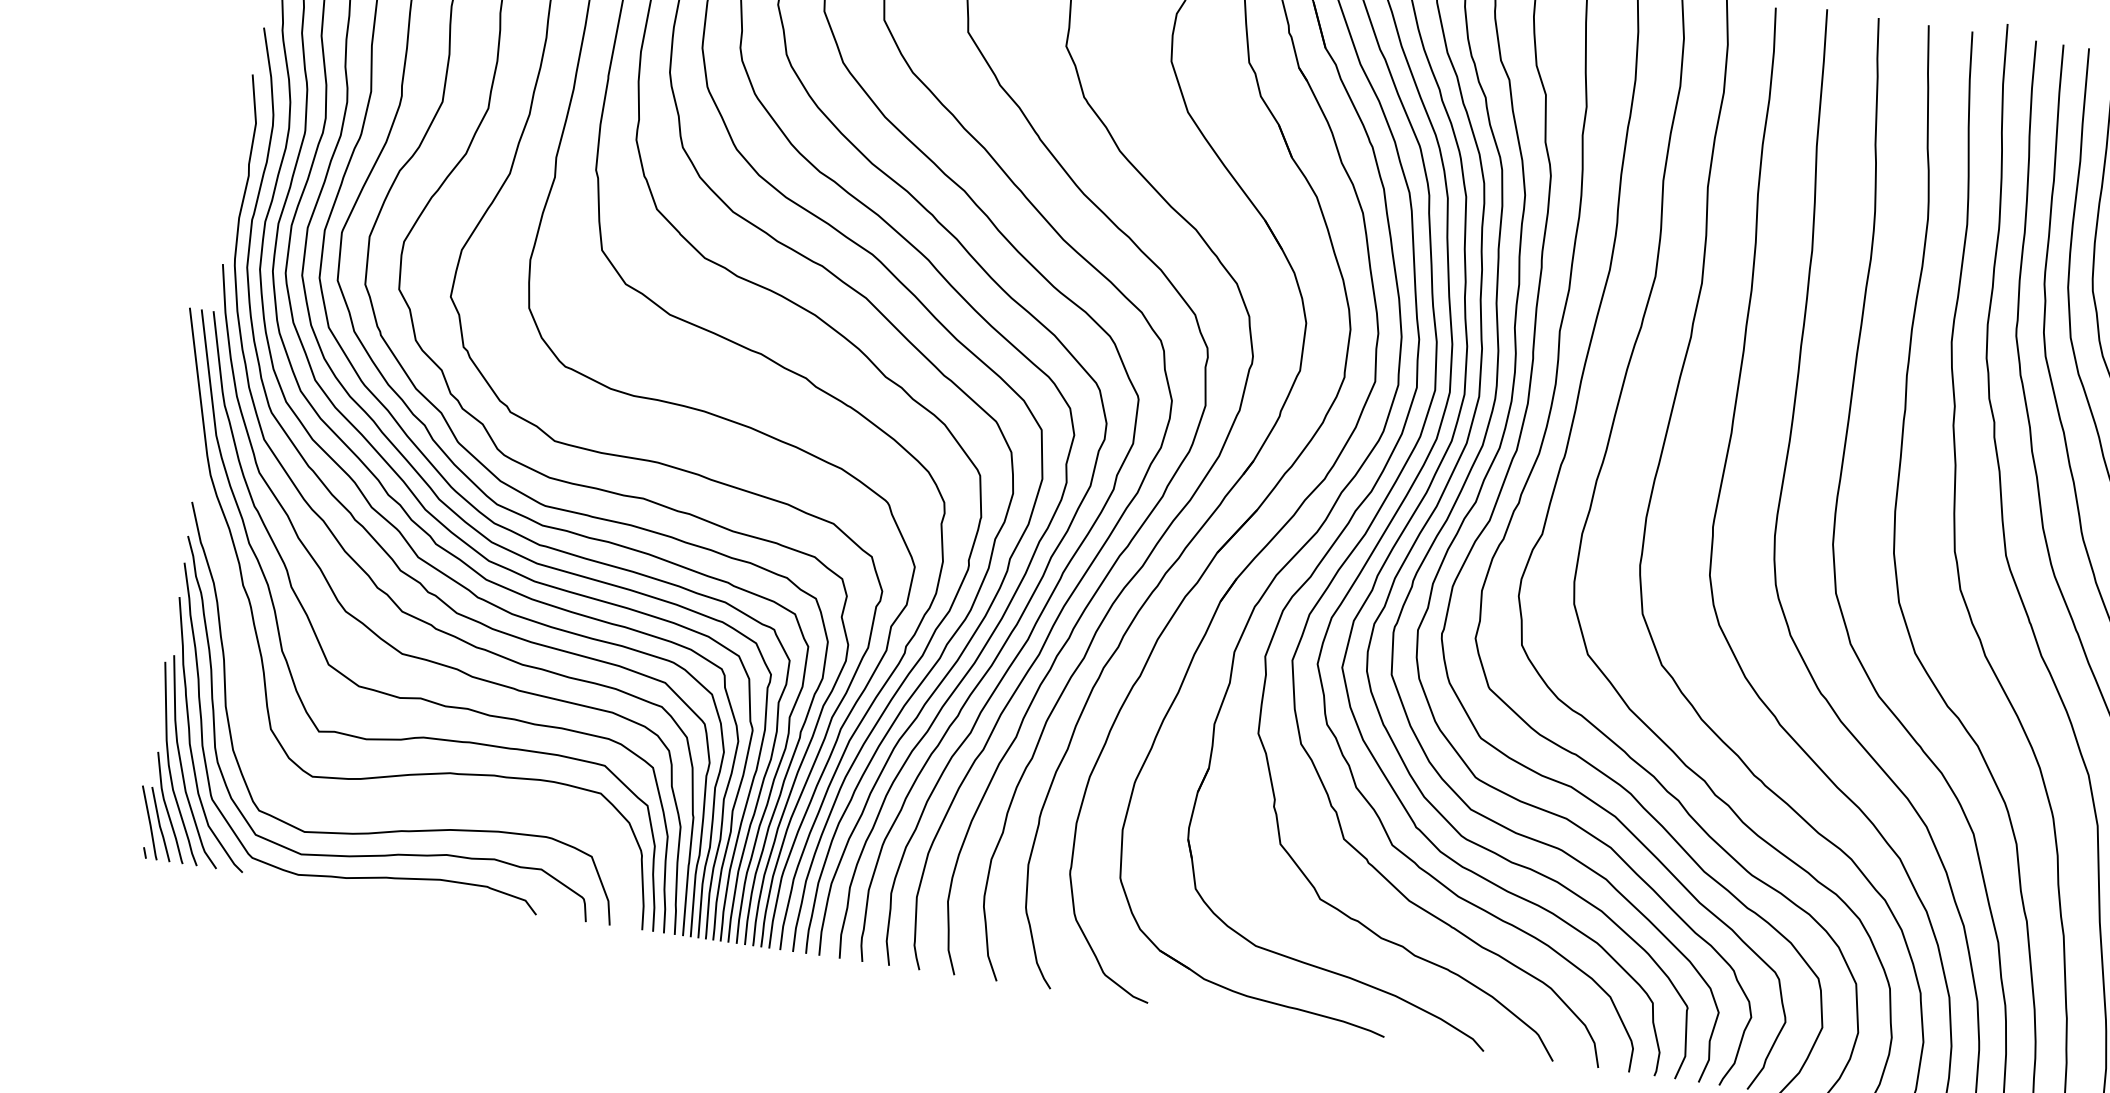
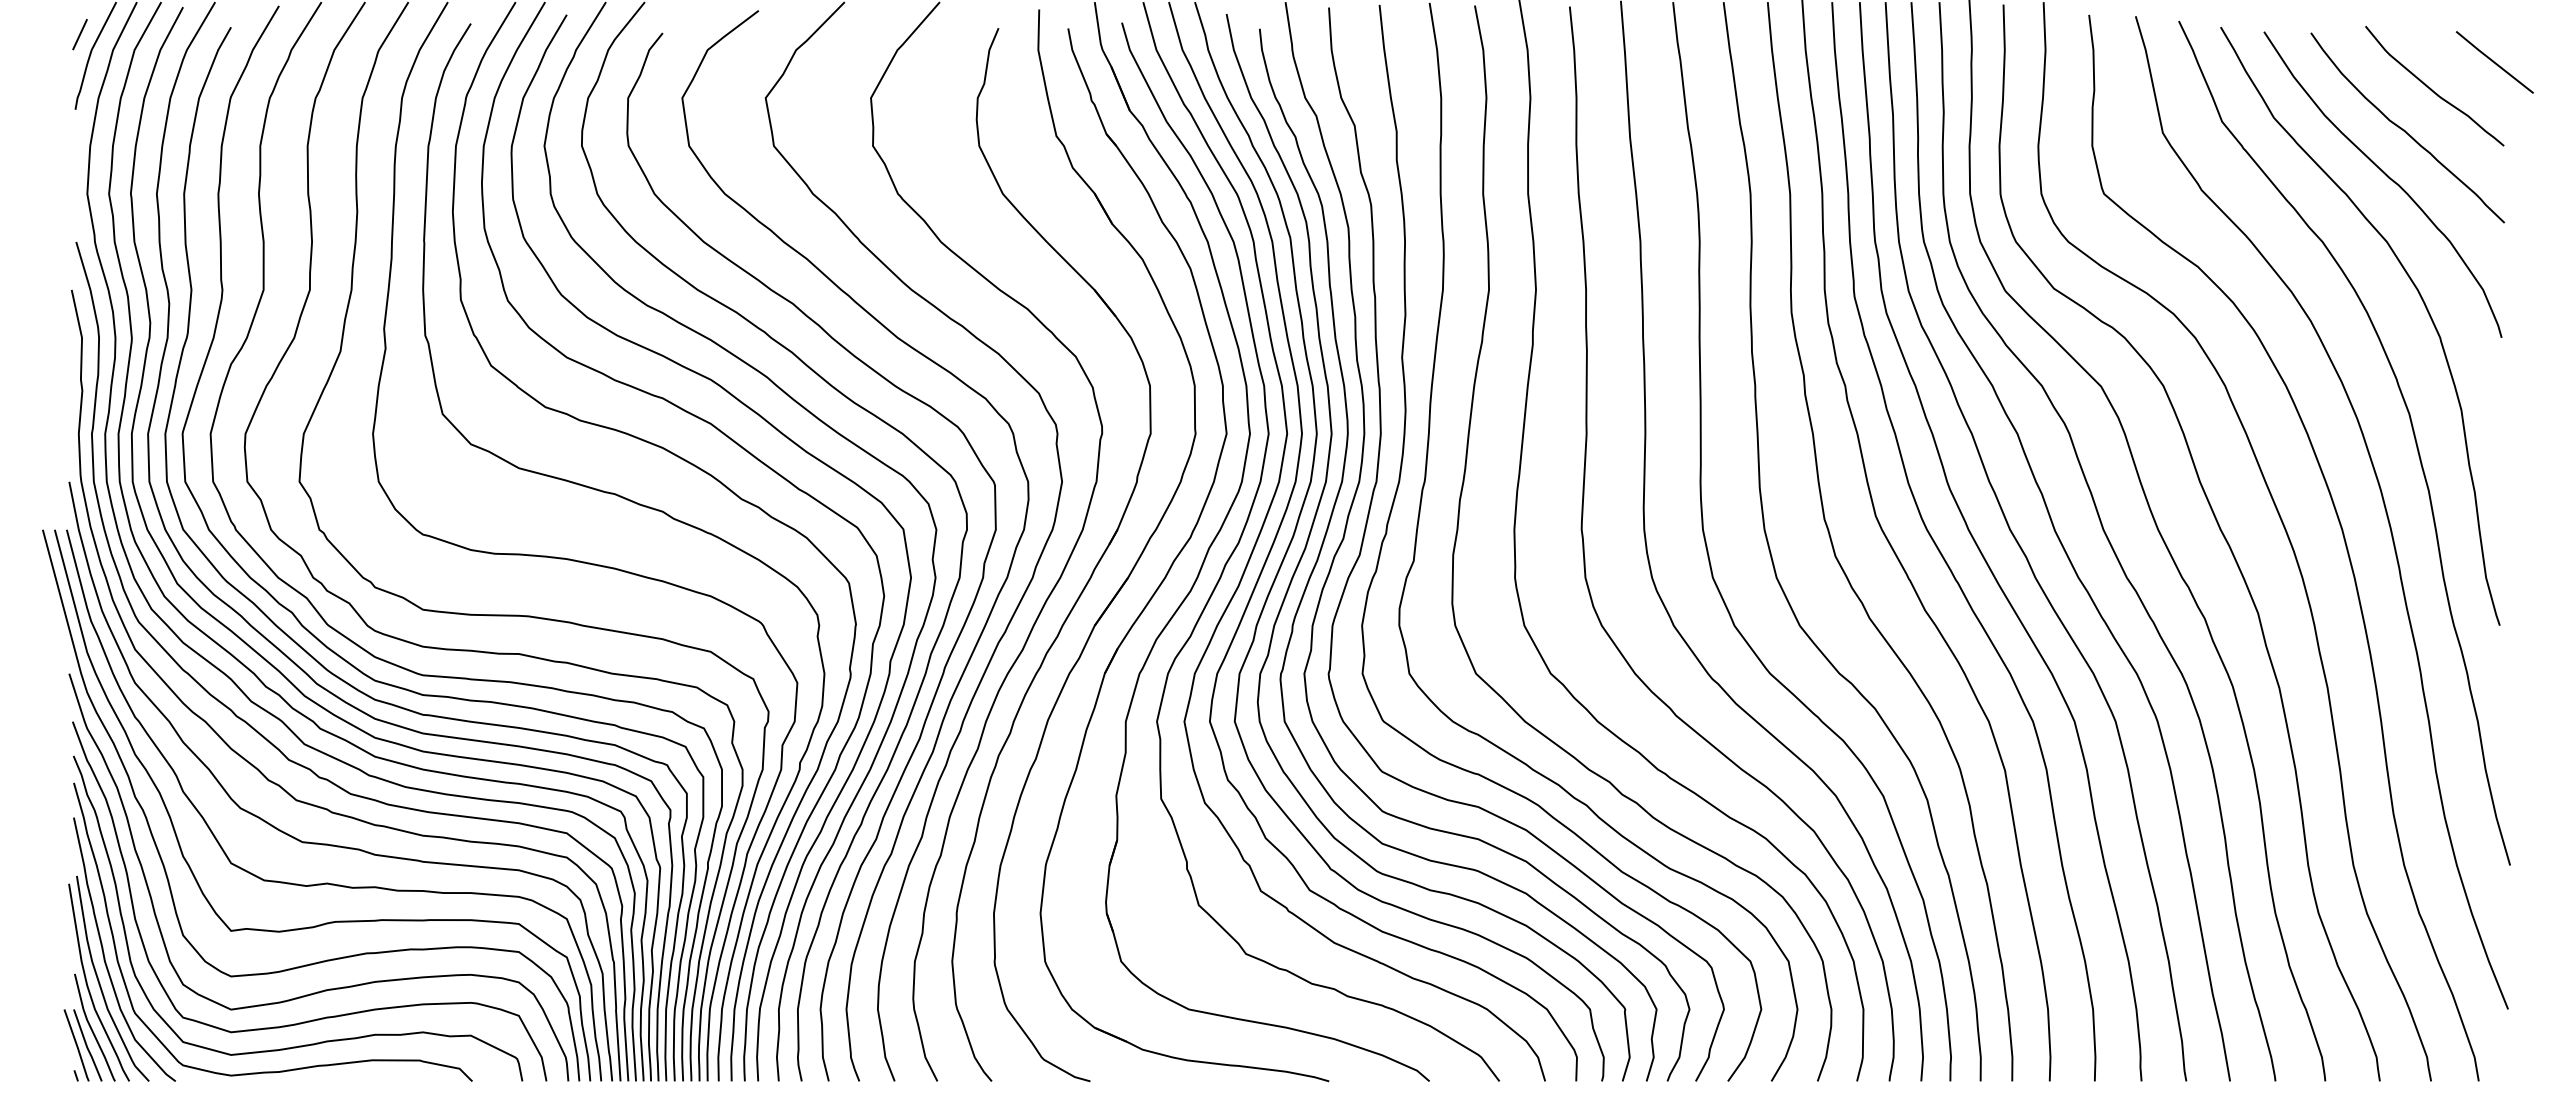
curve: (415, 802) -> (336, 987), added

